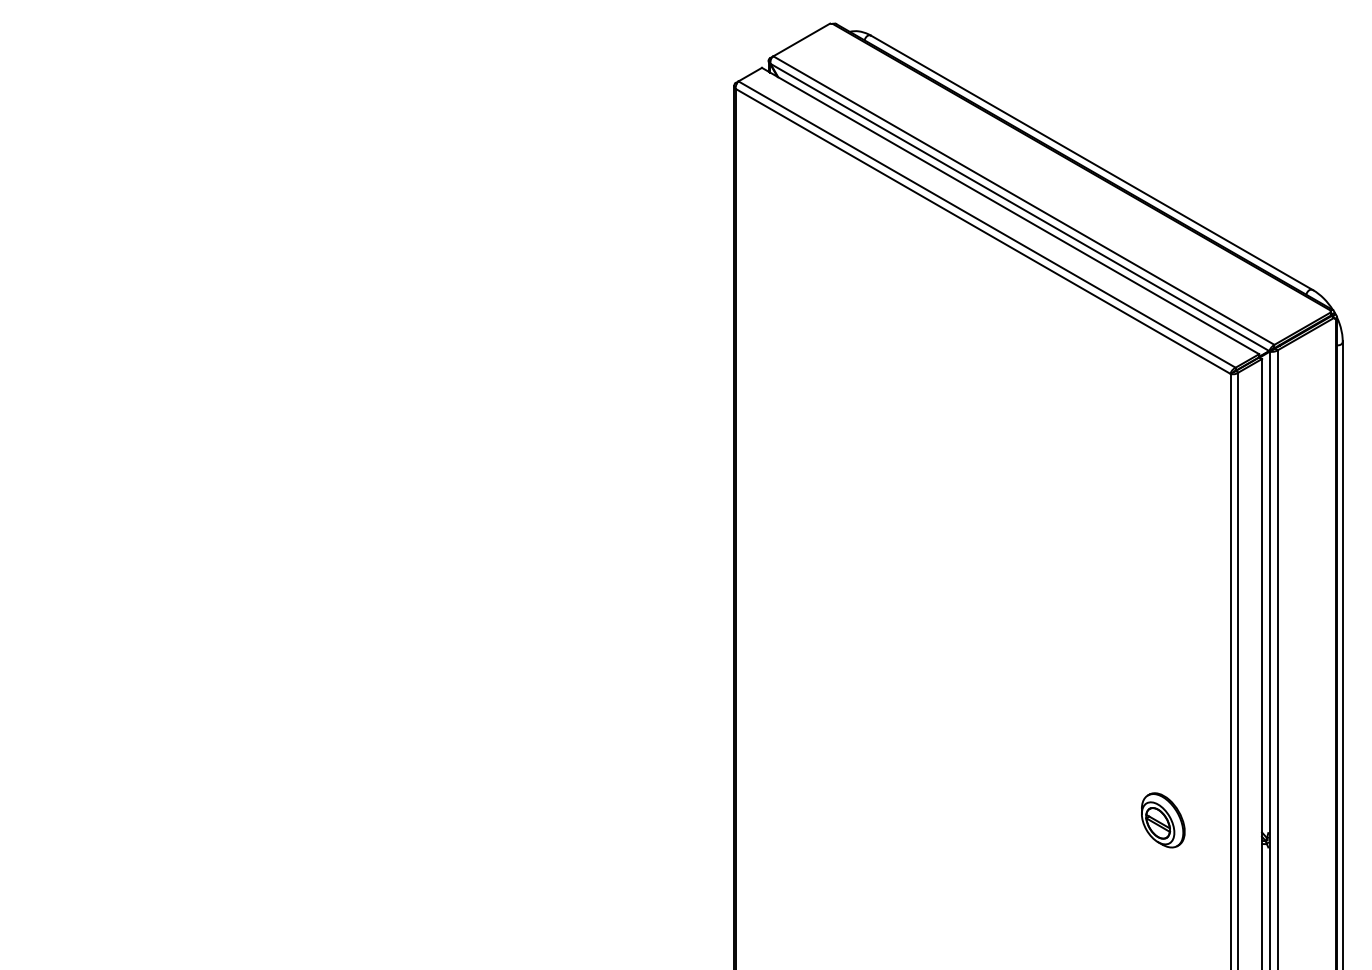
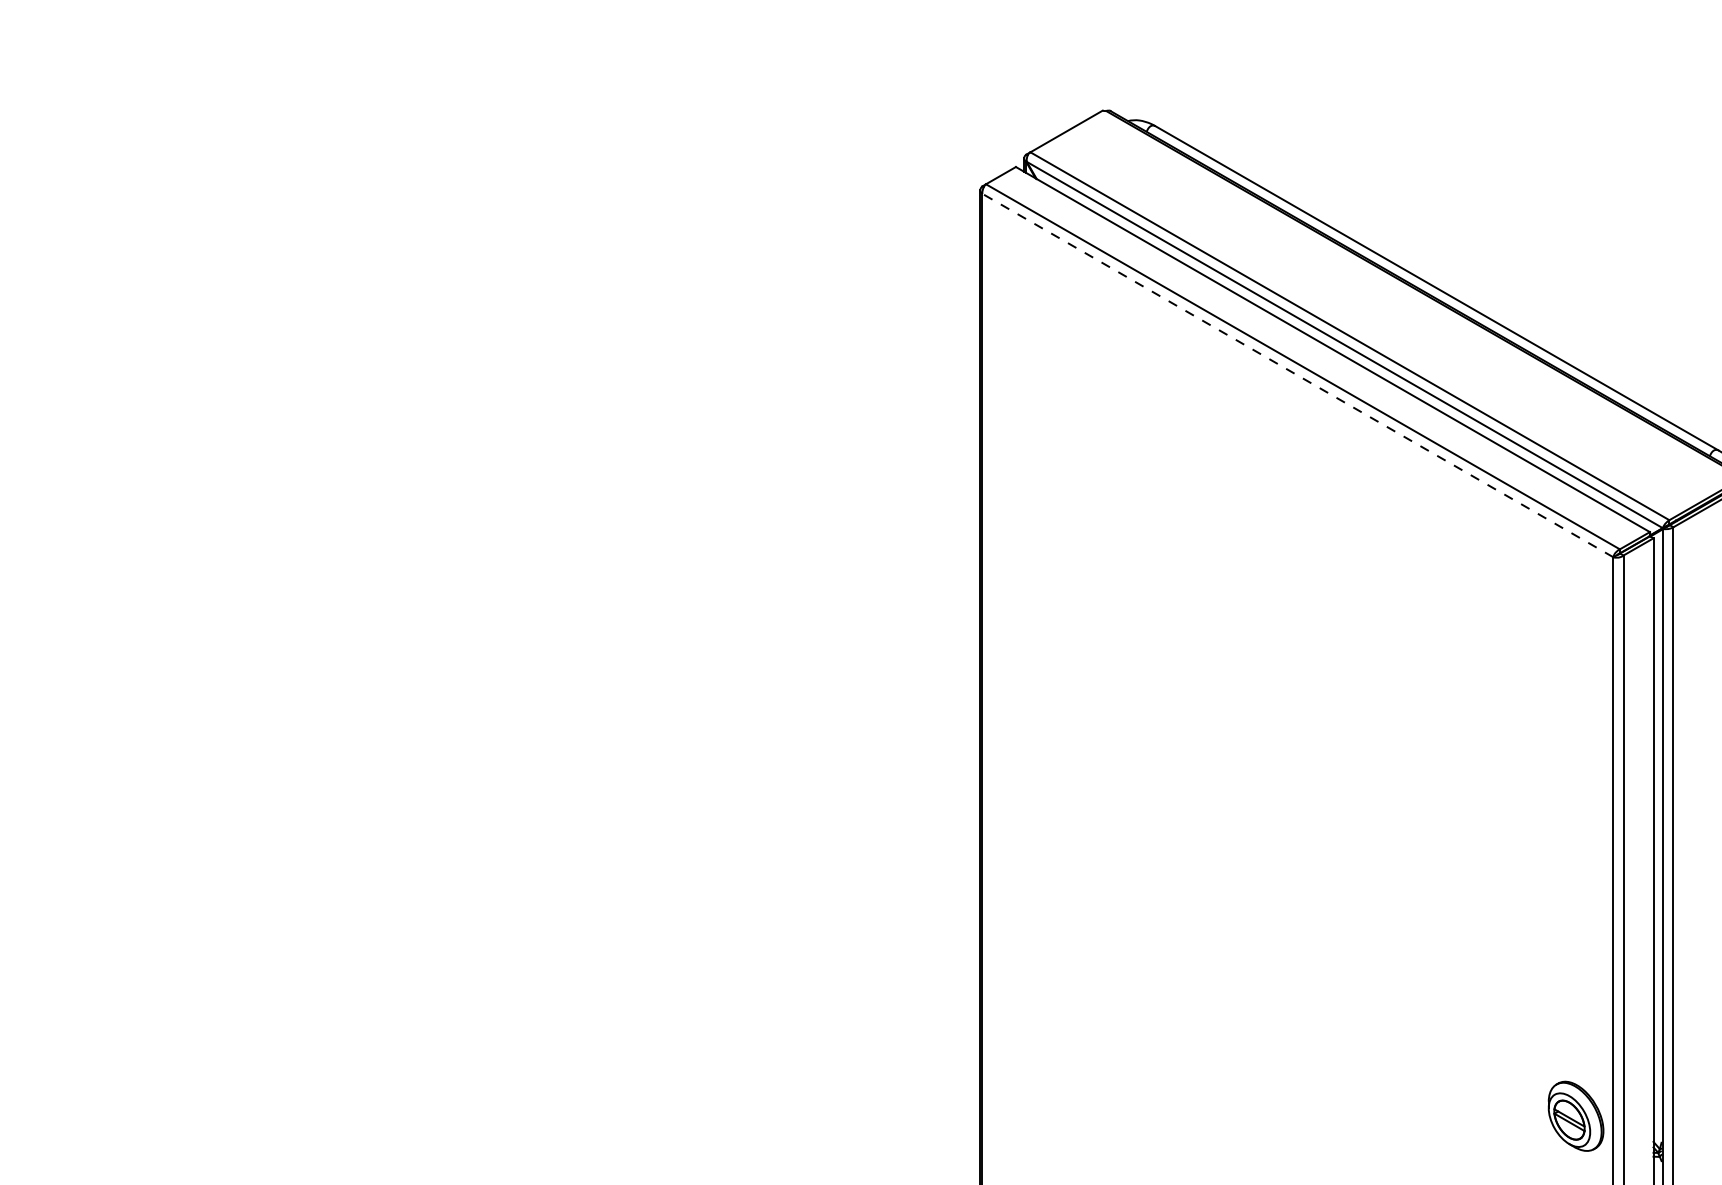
line: (983, 231) -> (1298, 375), solid -> dashed
part: (1163, 820) -> (1576, 1116), moved

